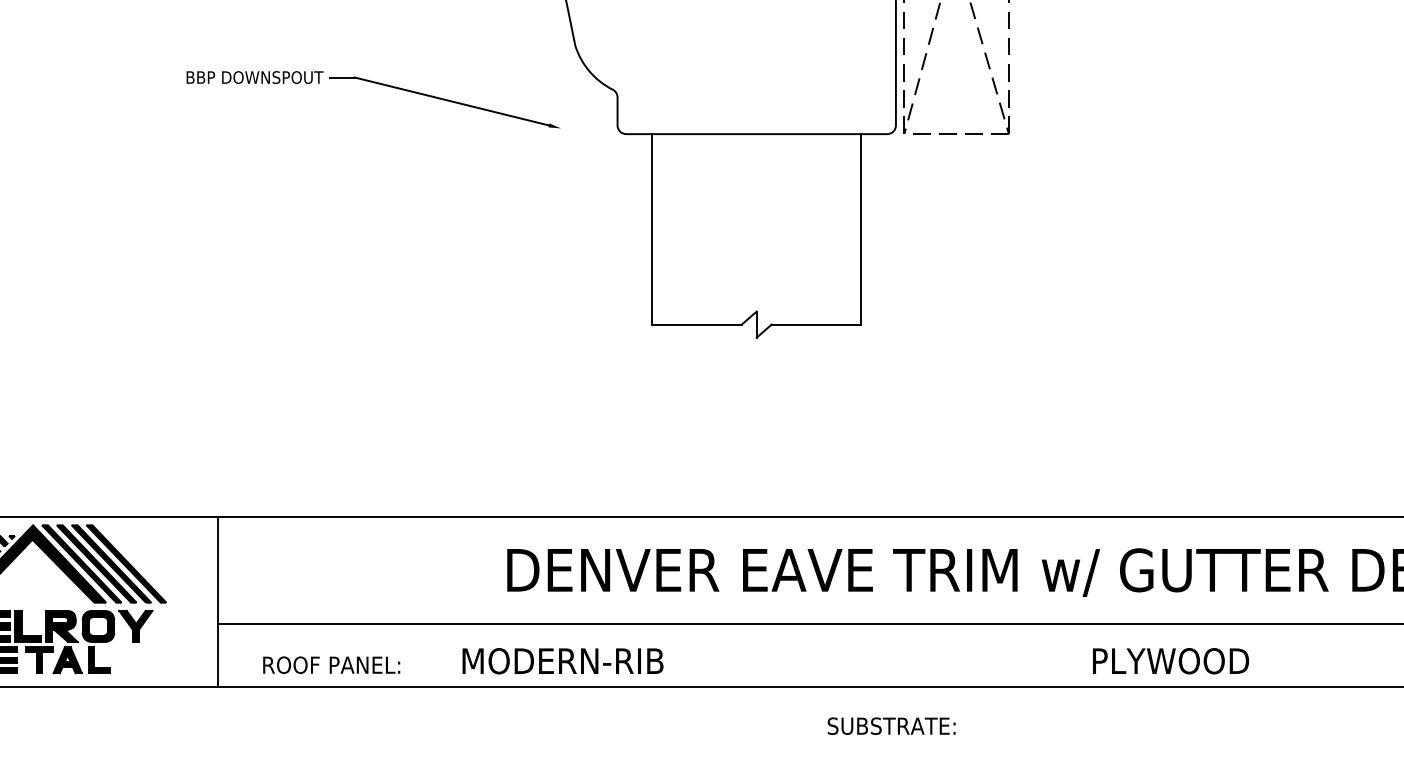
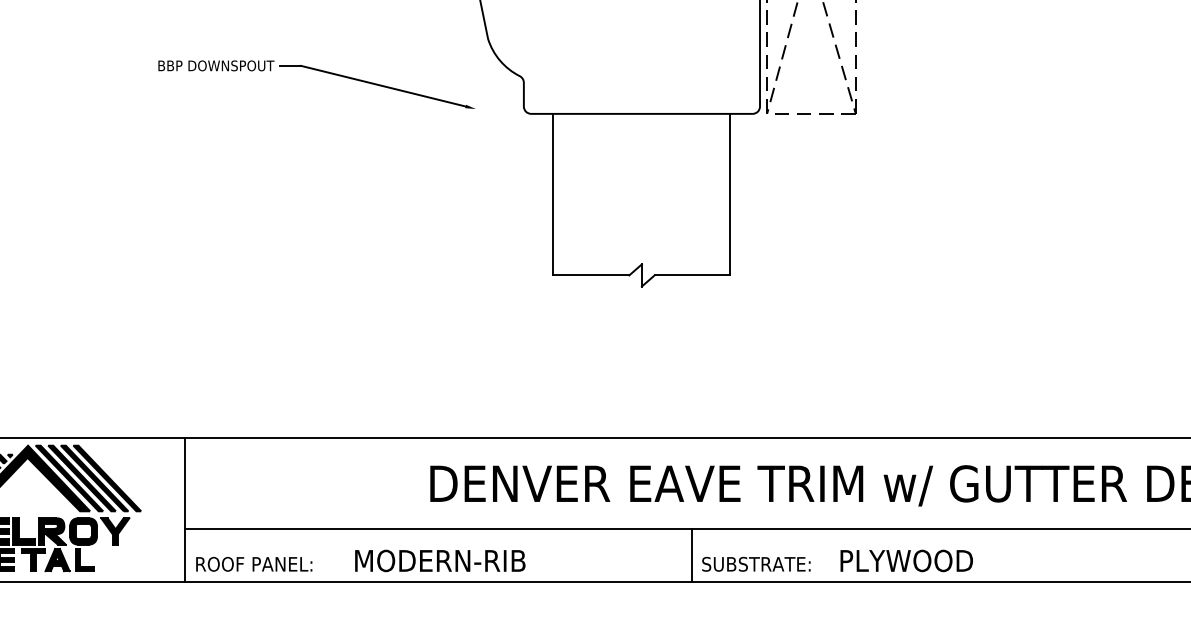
line: (815, 654) -> (691, 555), added
text: (562, 661) -> (439, 561), moved
text: (1171, 661) -> (907, 561), moved
text: (331, 664) -> (254, 563), moved
text: (891, 725) -> (756, 563), moved

